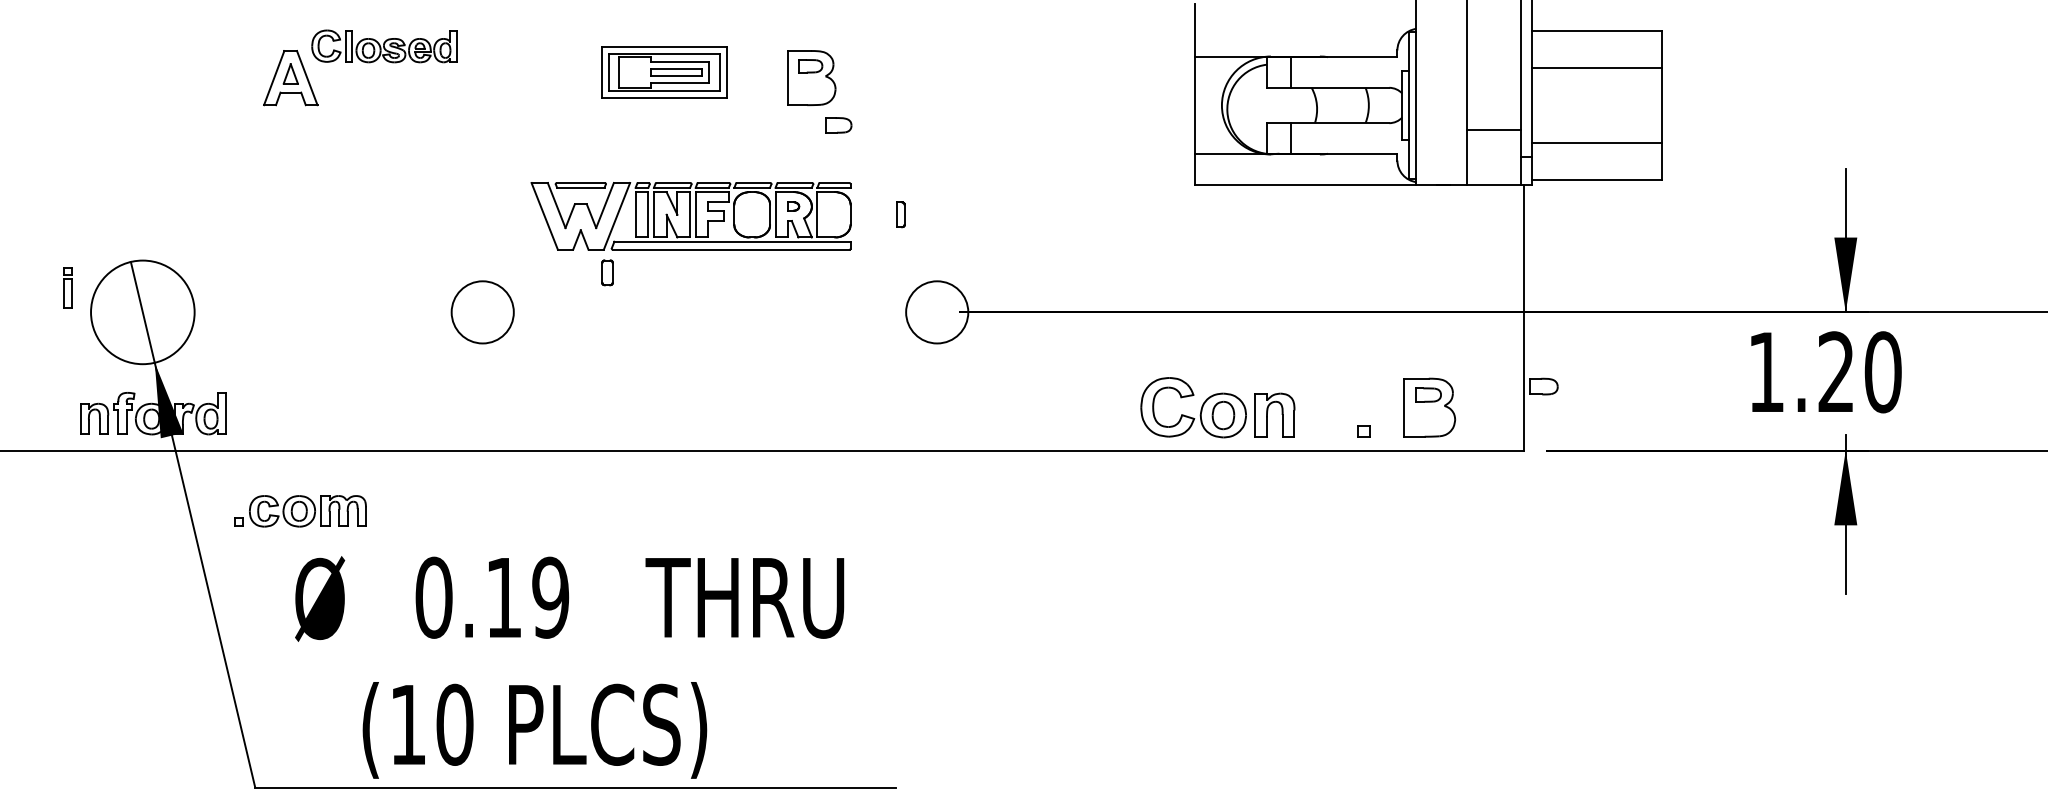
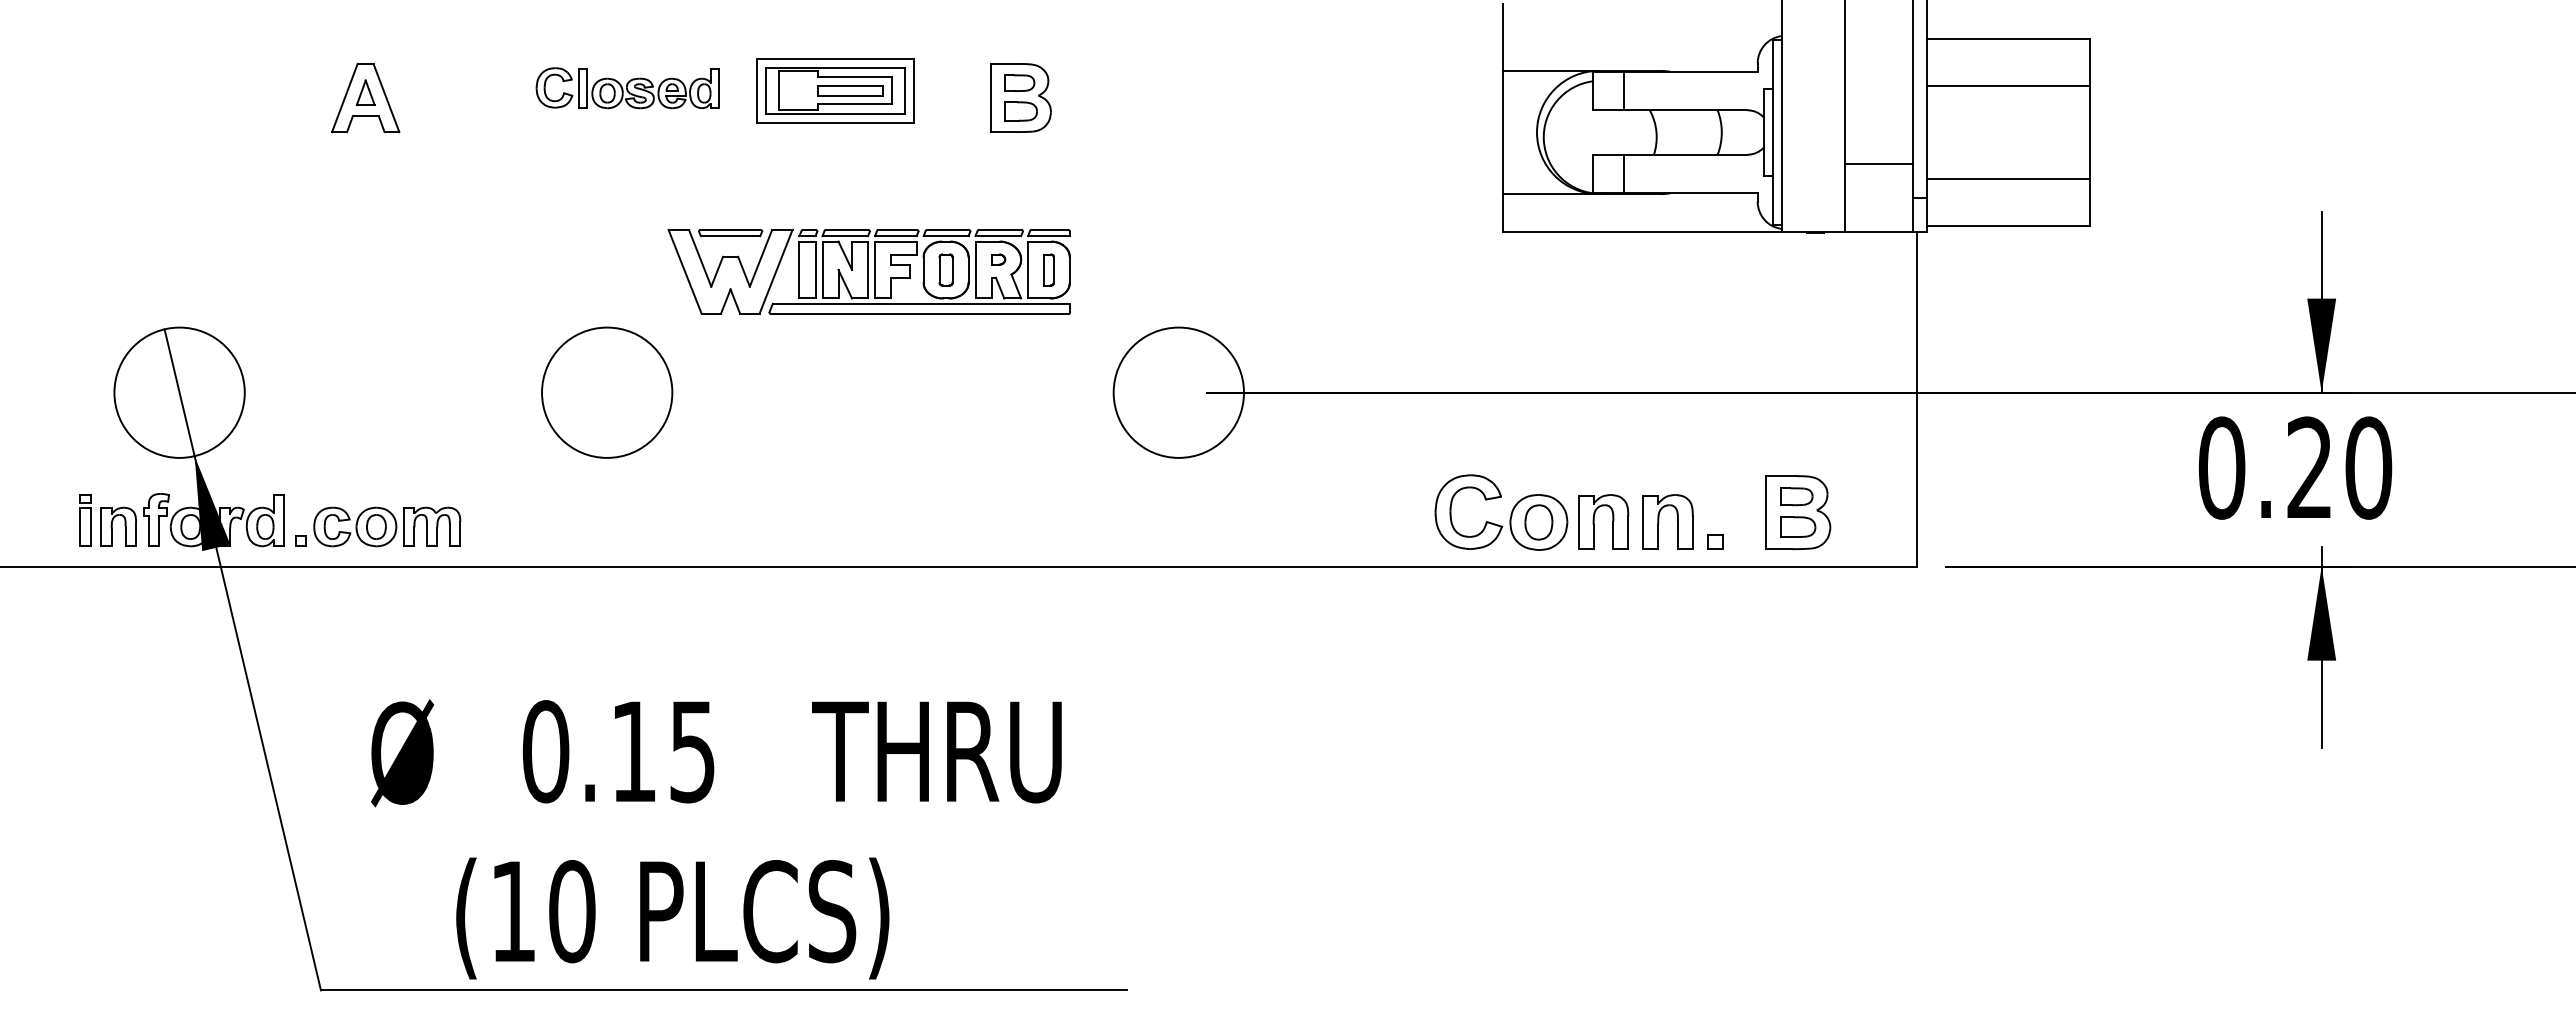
part: (384, 46) -> (627, 88), moved
part: (838, 125) -> (1020, 111), moved
part: (900, 214) -> (1048, 269), moved
part: (607, 272) -> (945, 269), moved
part: (68, 288) -> (85, 520), moved
circle: (483, 312) -> (607, 392), size x1.67
circle: (936, 312) -> (1178, 392), size x1.67
text: (1766, 371) -> (2221, 467), 1.20 -> 0.20
part: (1544, 386) -> (1798, 526), moved
part: (1319, 414) -> (1659, 521), added
part: (300, 510) -> (378, 526), moved
text: (550, 597) -> (692, 751), 0.19 -> 0.15

